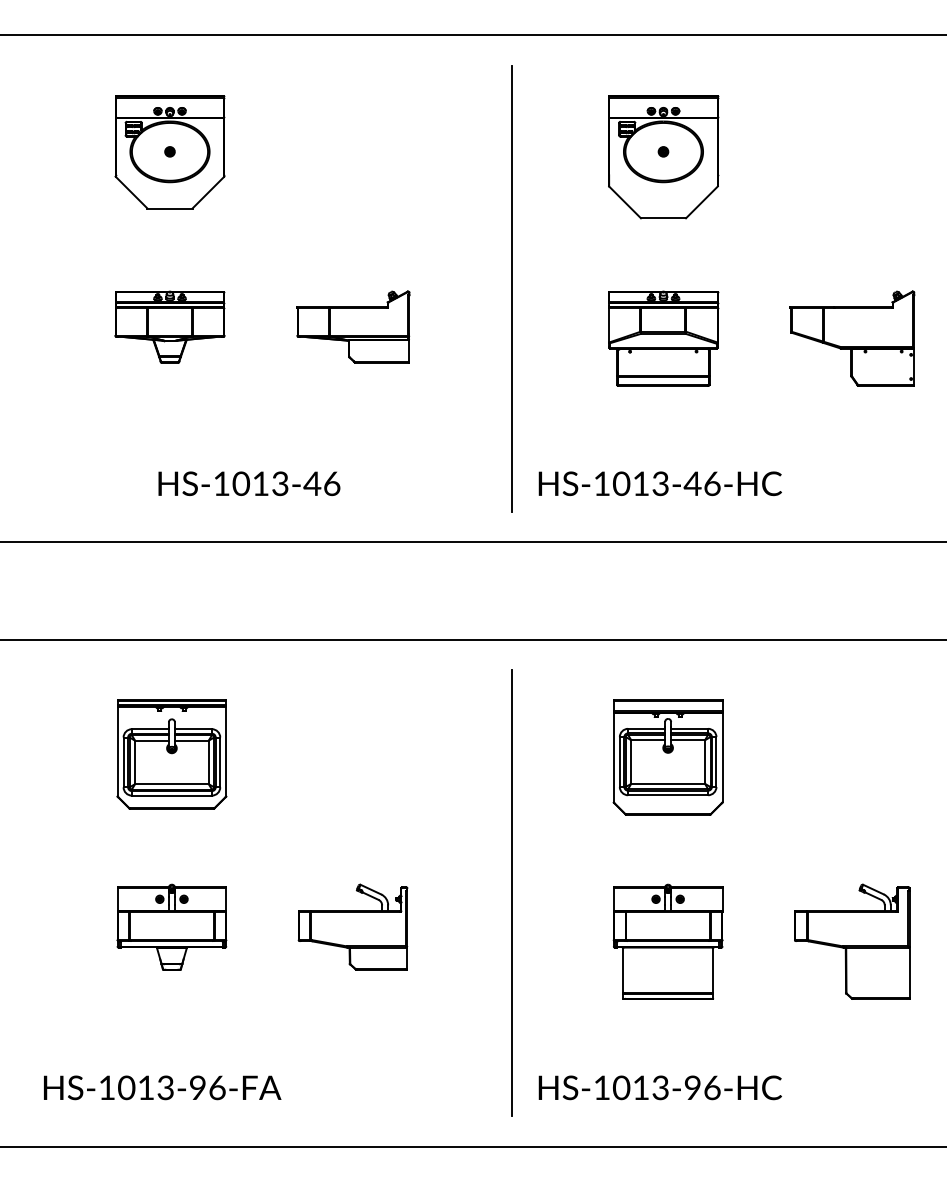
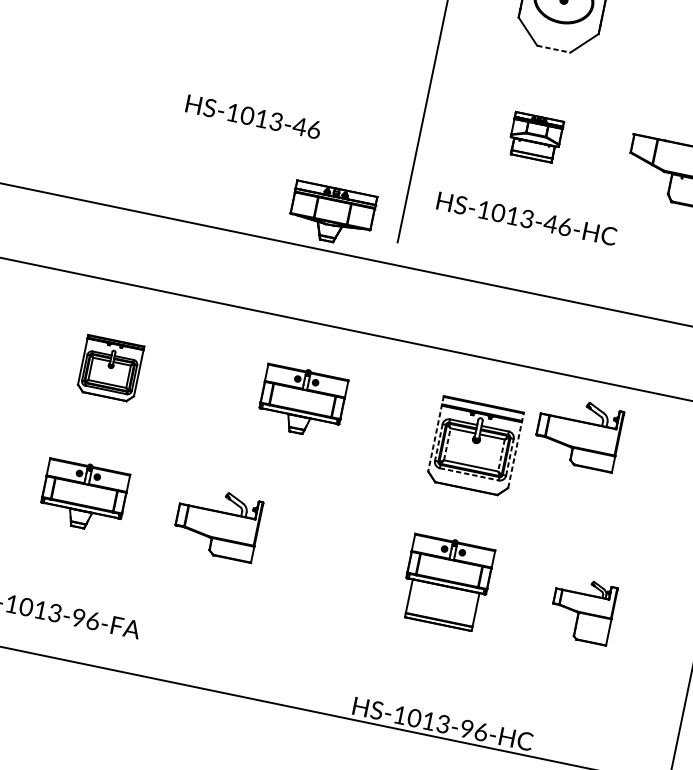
line: (663, 218) -> (553, 49), solid -> dashed
part: (169, 326) -> (331, 214), moved
part: (353, 326) -> (309, 81), removed
part: (663, 338) -> (535, 137), size x0.6
text: (249, 483) -> (253, 116), moved
text: (659, 483) -> (526, 218), moved
part: (798, 711) -> (578, 432), added
part: (430, 744) -> (302, 400), added
line: (722, 750) -> (516, 449), solid -> dashed
line: (613, 751) -> (435, 433), solid -> dashed
part: (171, 754) -> (110, 368), size x0.7
line: (619, 762) -> (438, 442), solid -> dashed
line: (631, 762) -> (447, 444), solid -> dashed
line: (704, 762) -> (501, 455), solid -> dashed
line: (716, 762) -> (509, 457), solid -> dashed
line: (668, 795) -> (469, 474), solid -> dashed
line: (512, 892) -> (340, 522), removed
part: (852, 941) -> (582, 610), size x0.7
text: (659, 1087) -> (442, 723), moved

